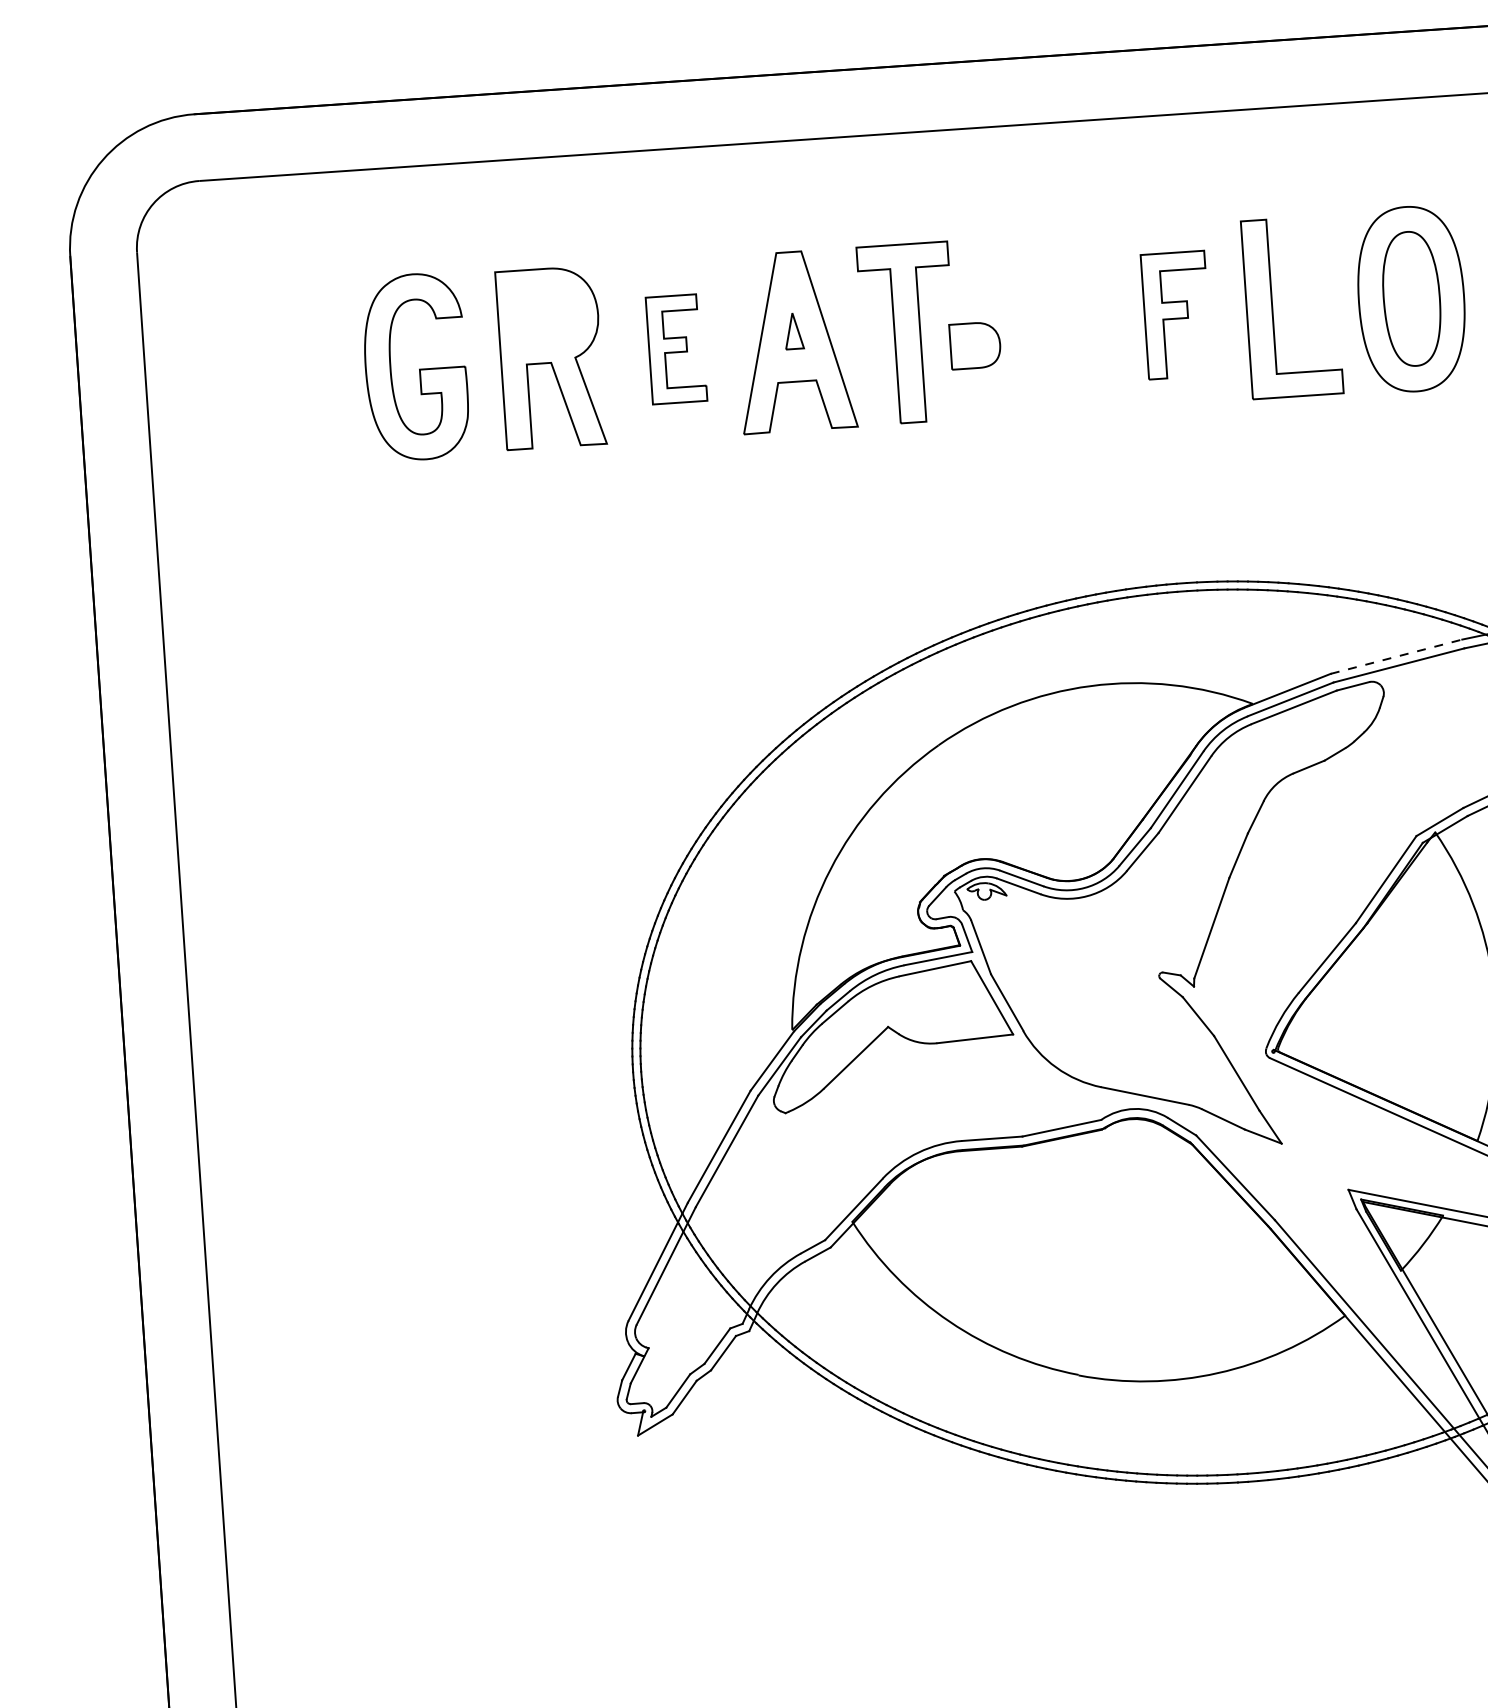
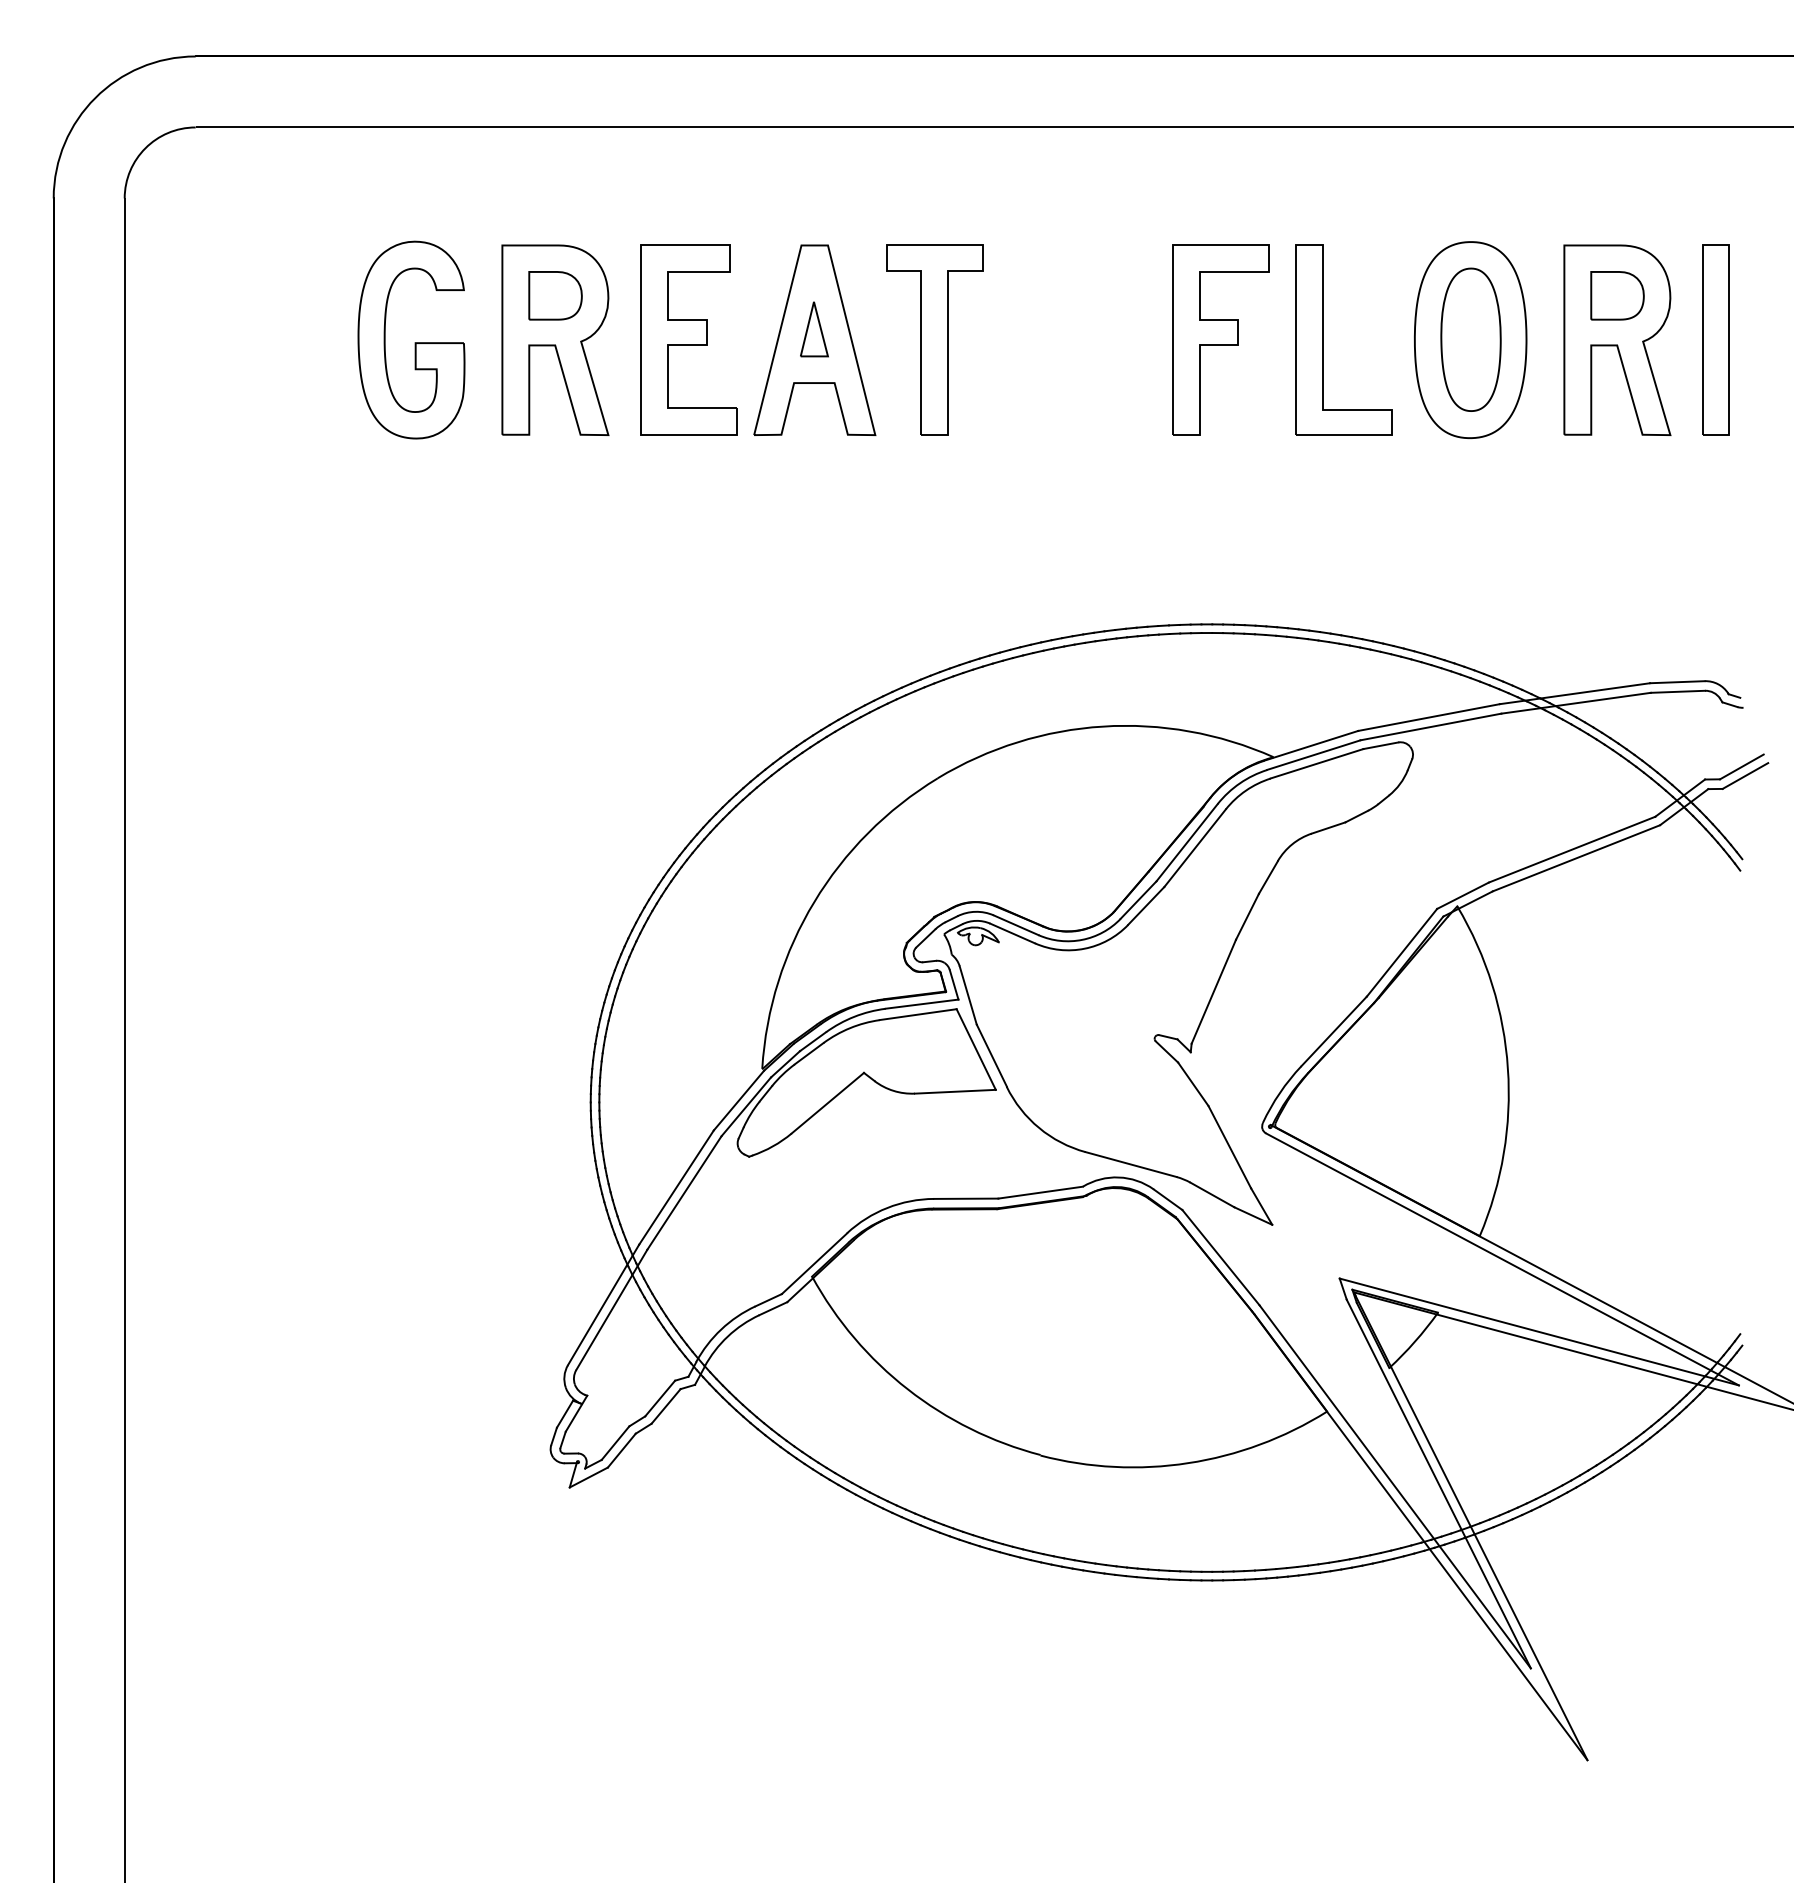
part: (1176, 314) -> (1220, 339), size x1.43
part: (793, 331) -> (814, 329), size x1.43
part: (975, 345) -> (555, 295), moved
part: (676, 348) -> (688, 339), size x1.67
line: (1396, 656) -> (1429, 717), dashed -> solid

